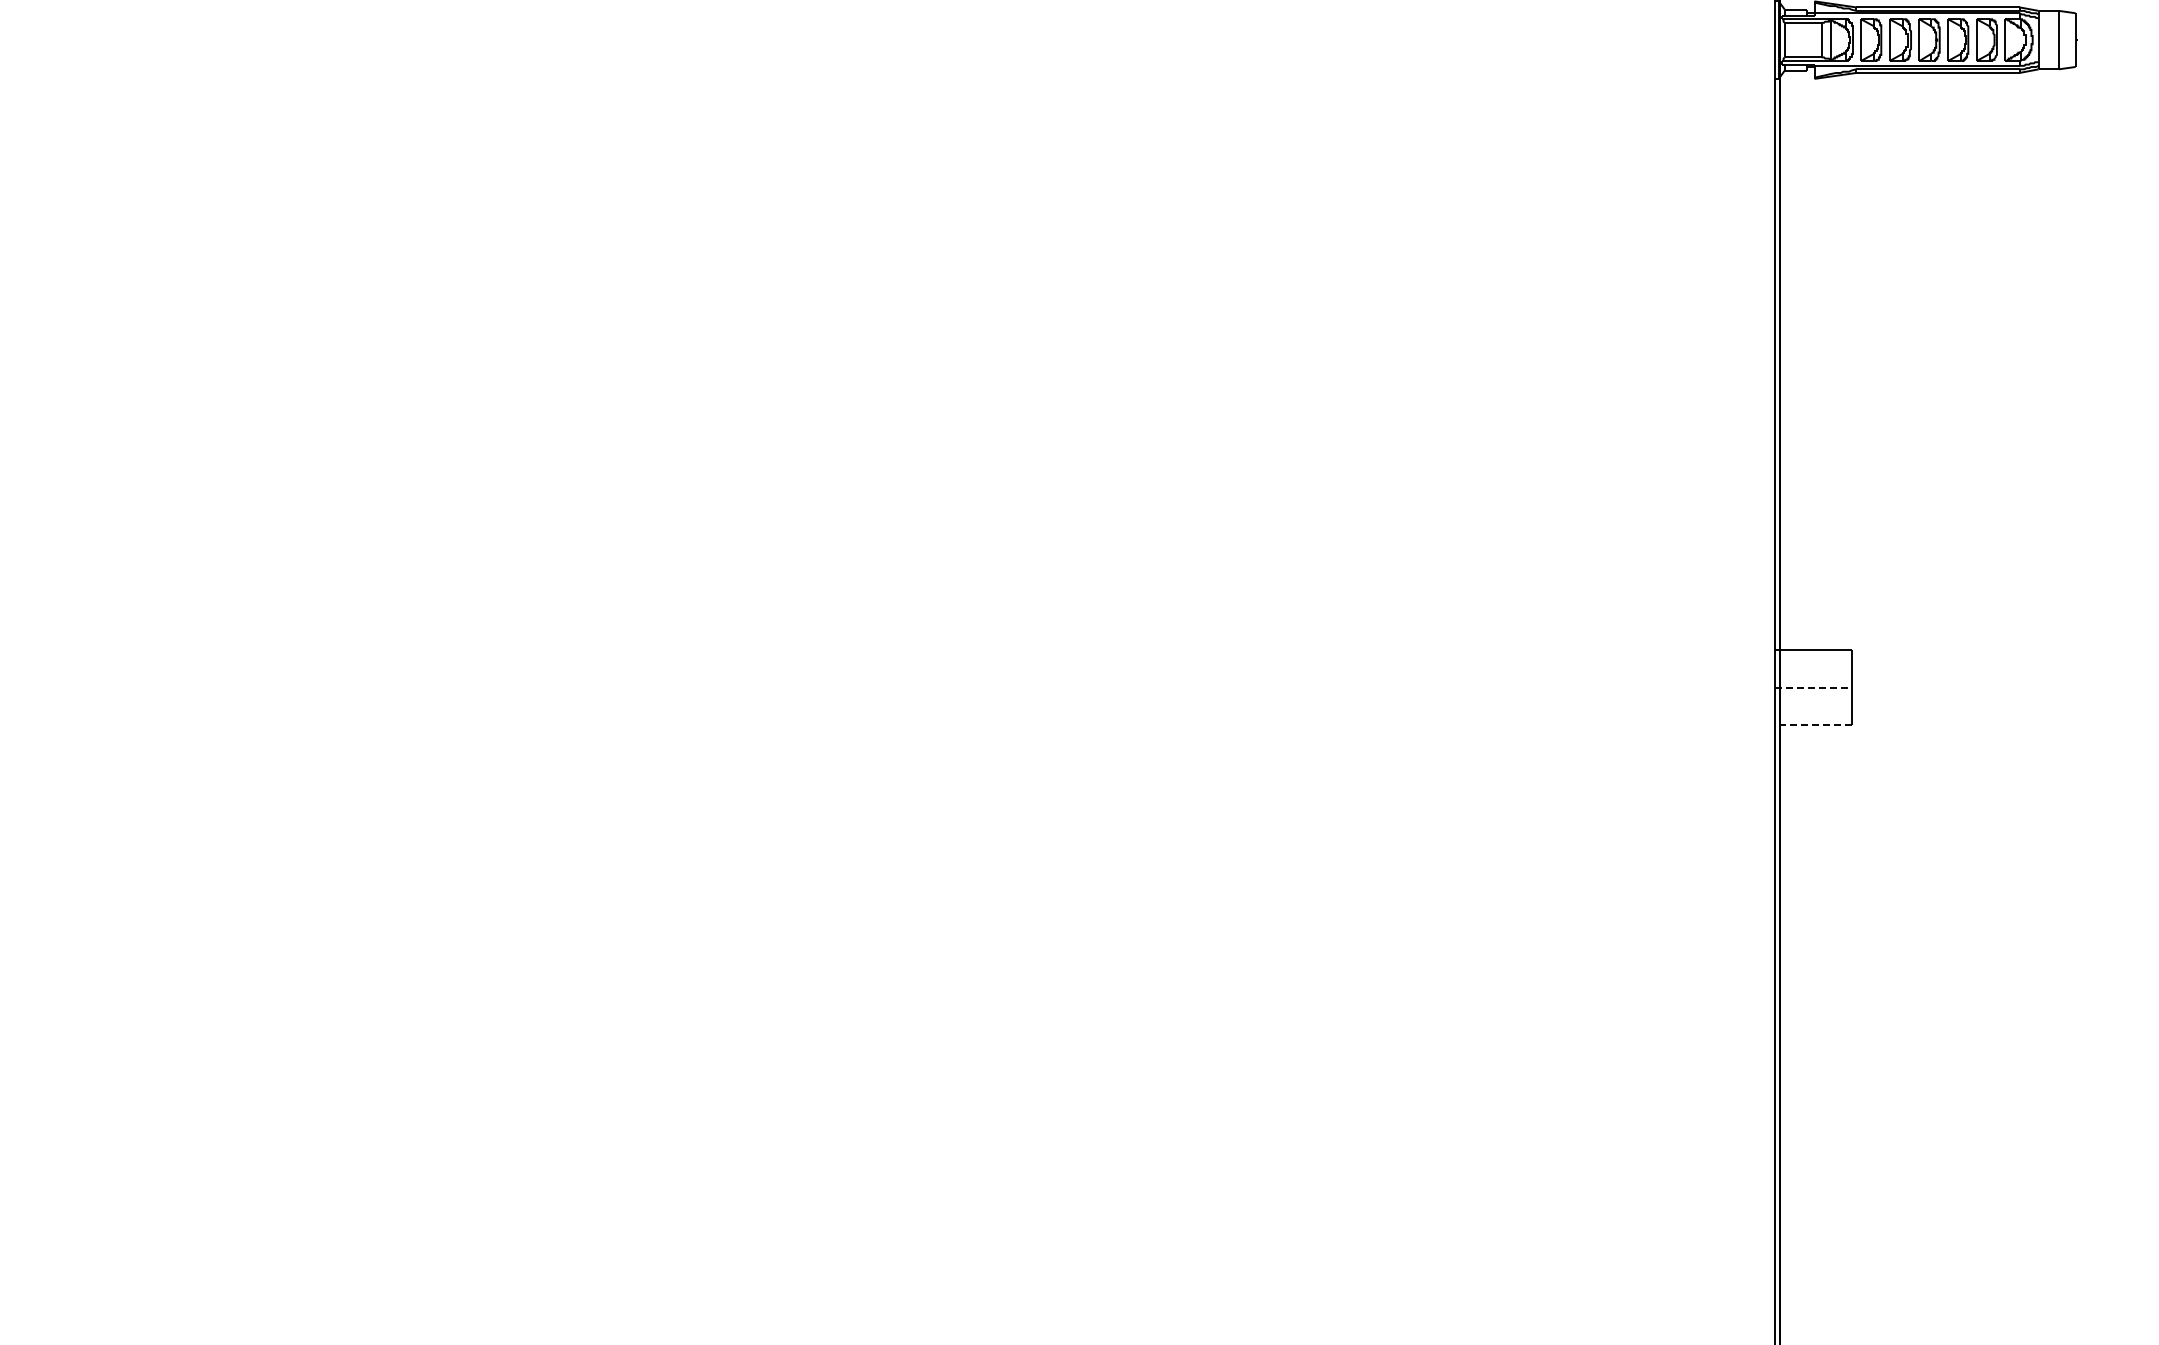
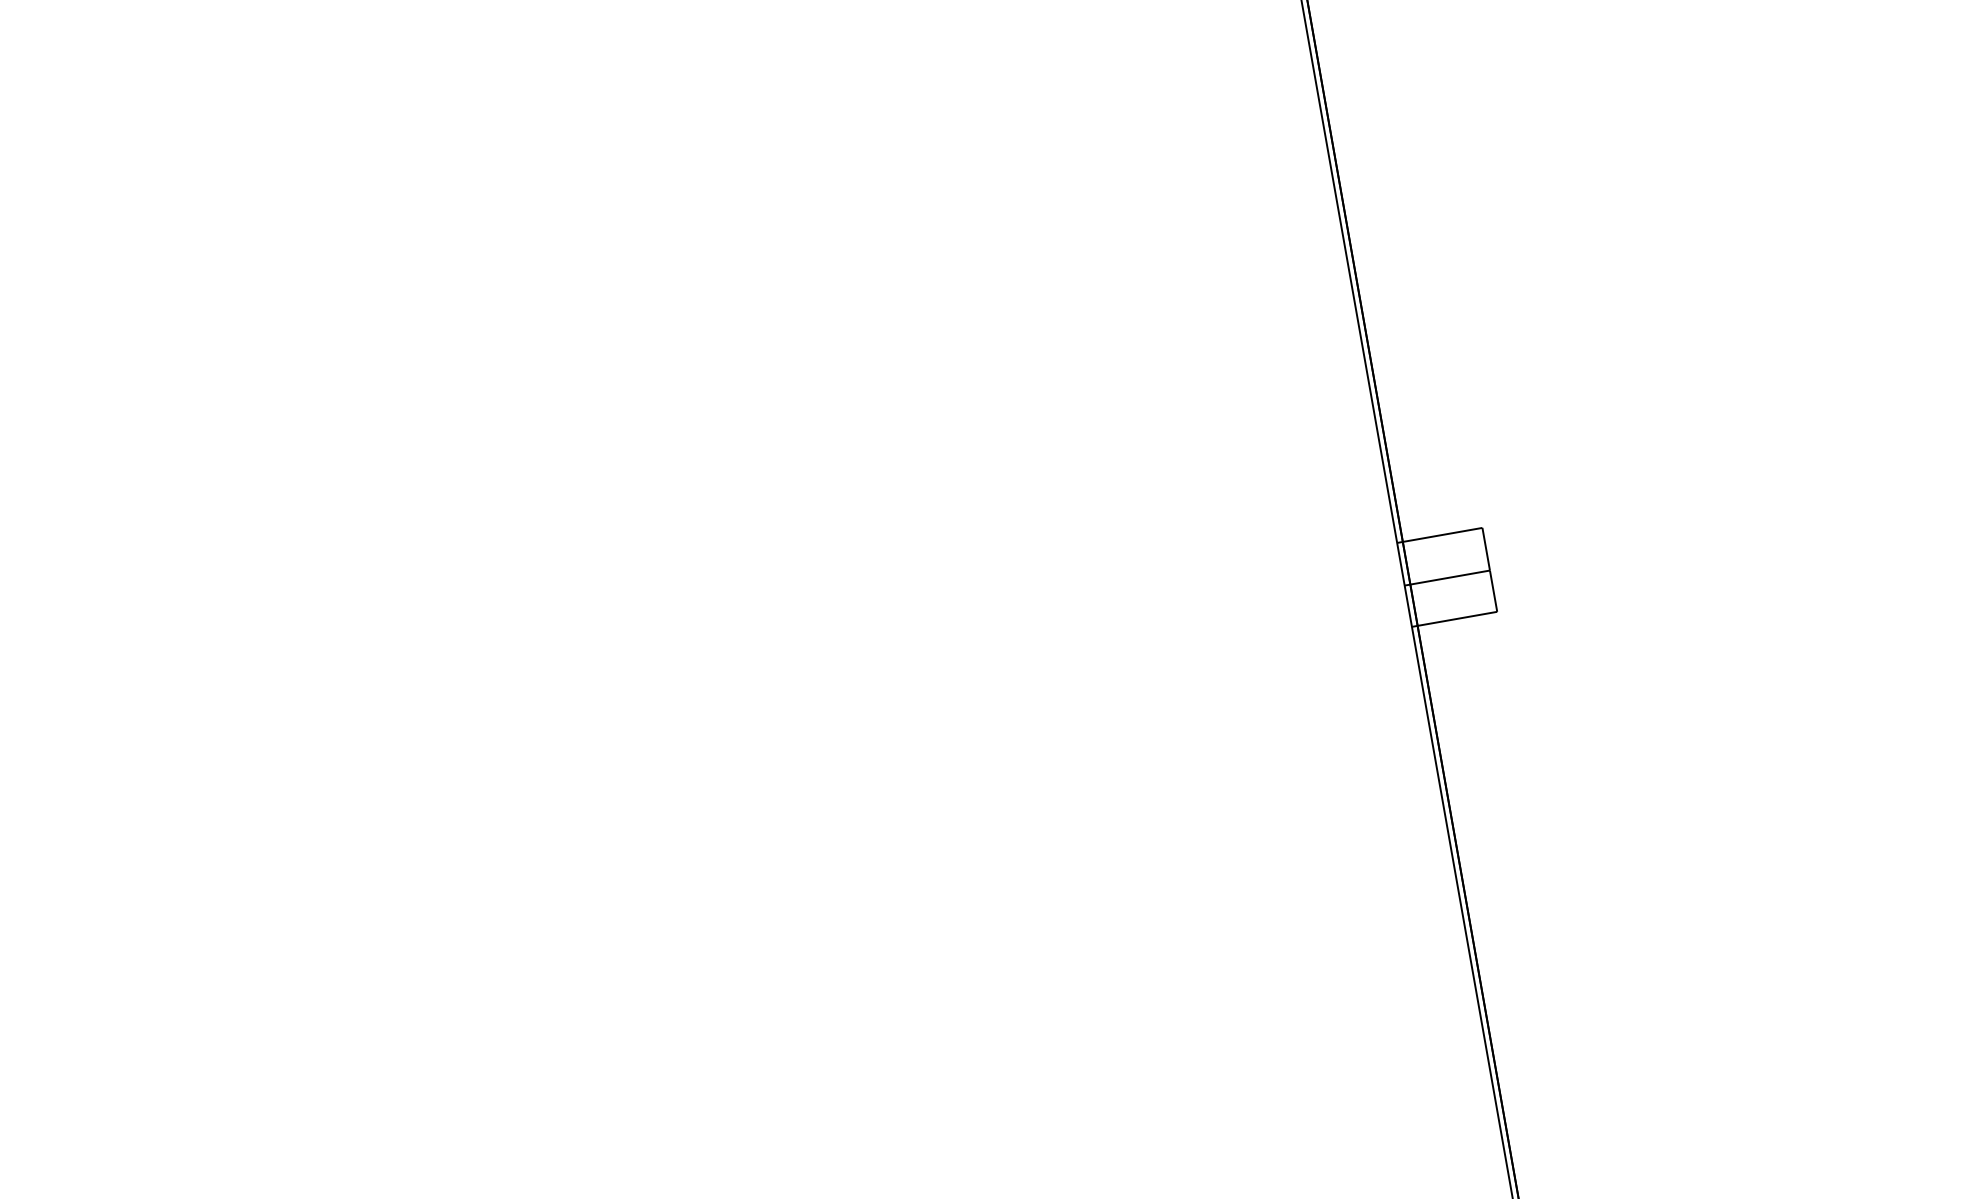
line: (1813, 688) -> (1447, 578), dashed -> solid
line: (1812, 725) -> (1453, 619), dashed -> solid

